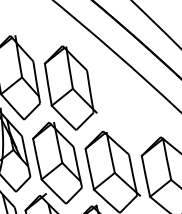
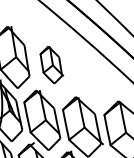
part: (70, 87) -> (51, 64), size x0.6

